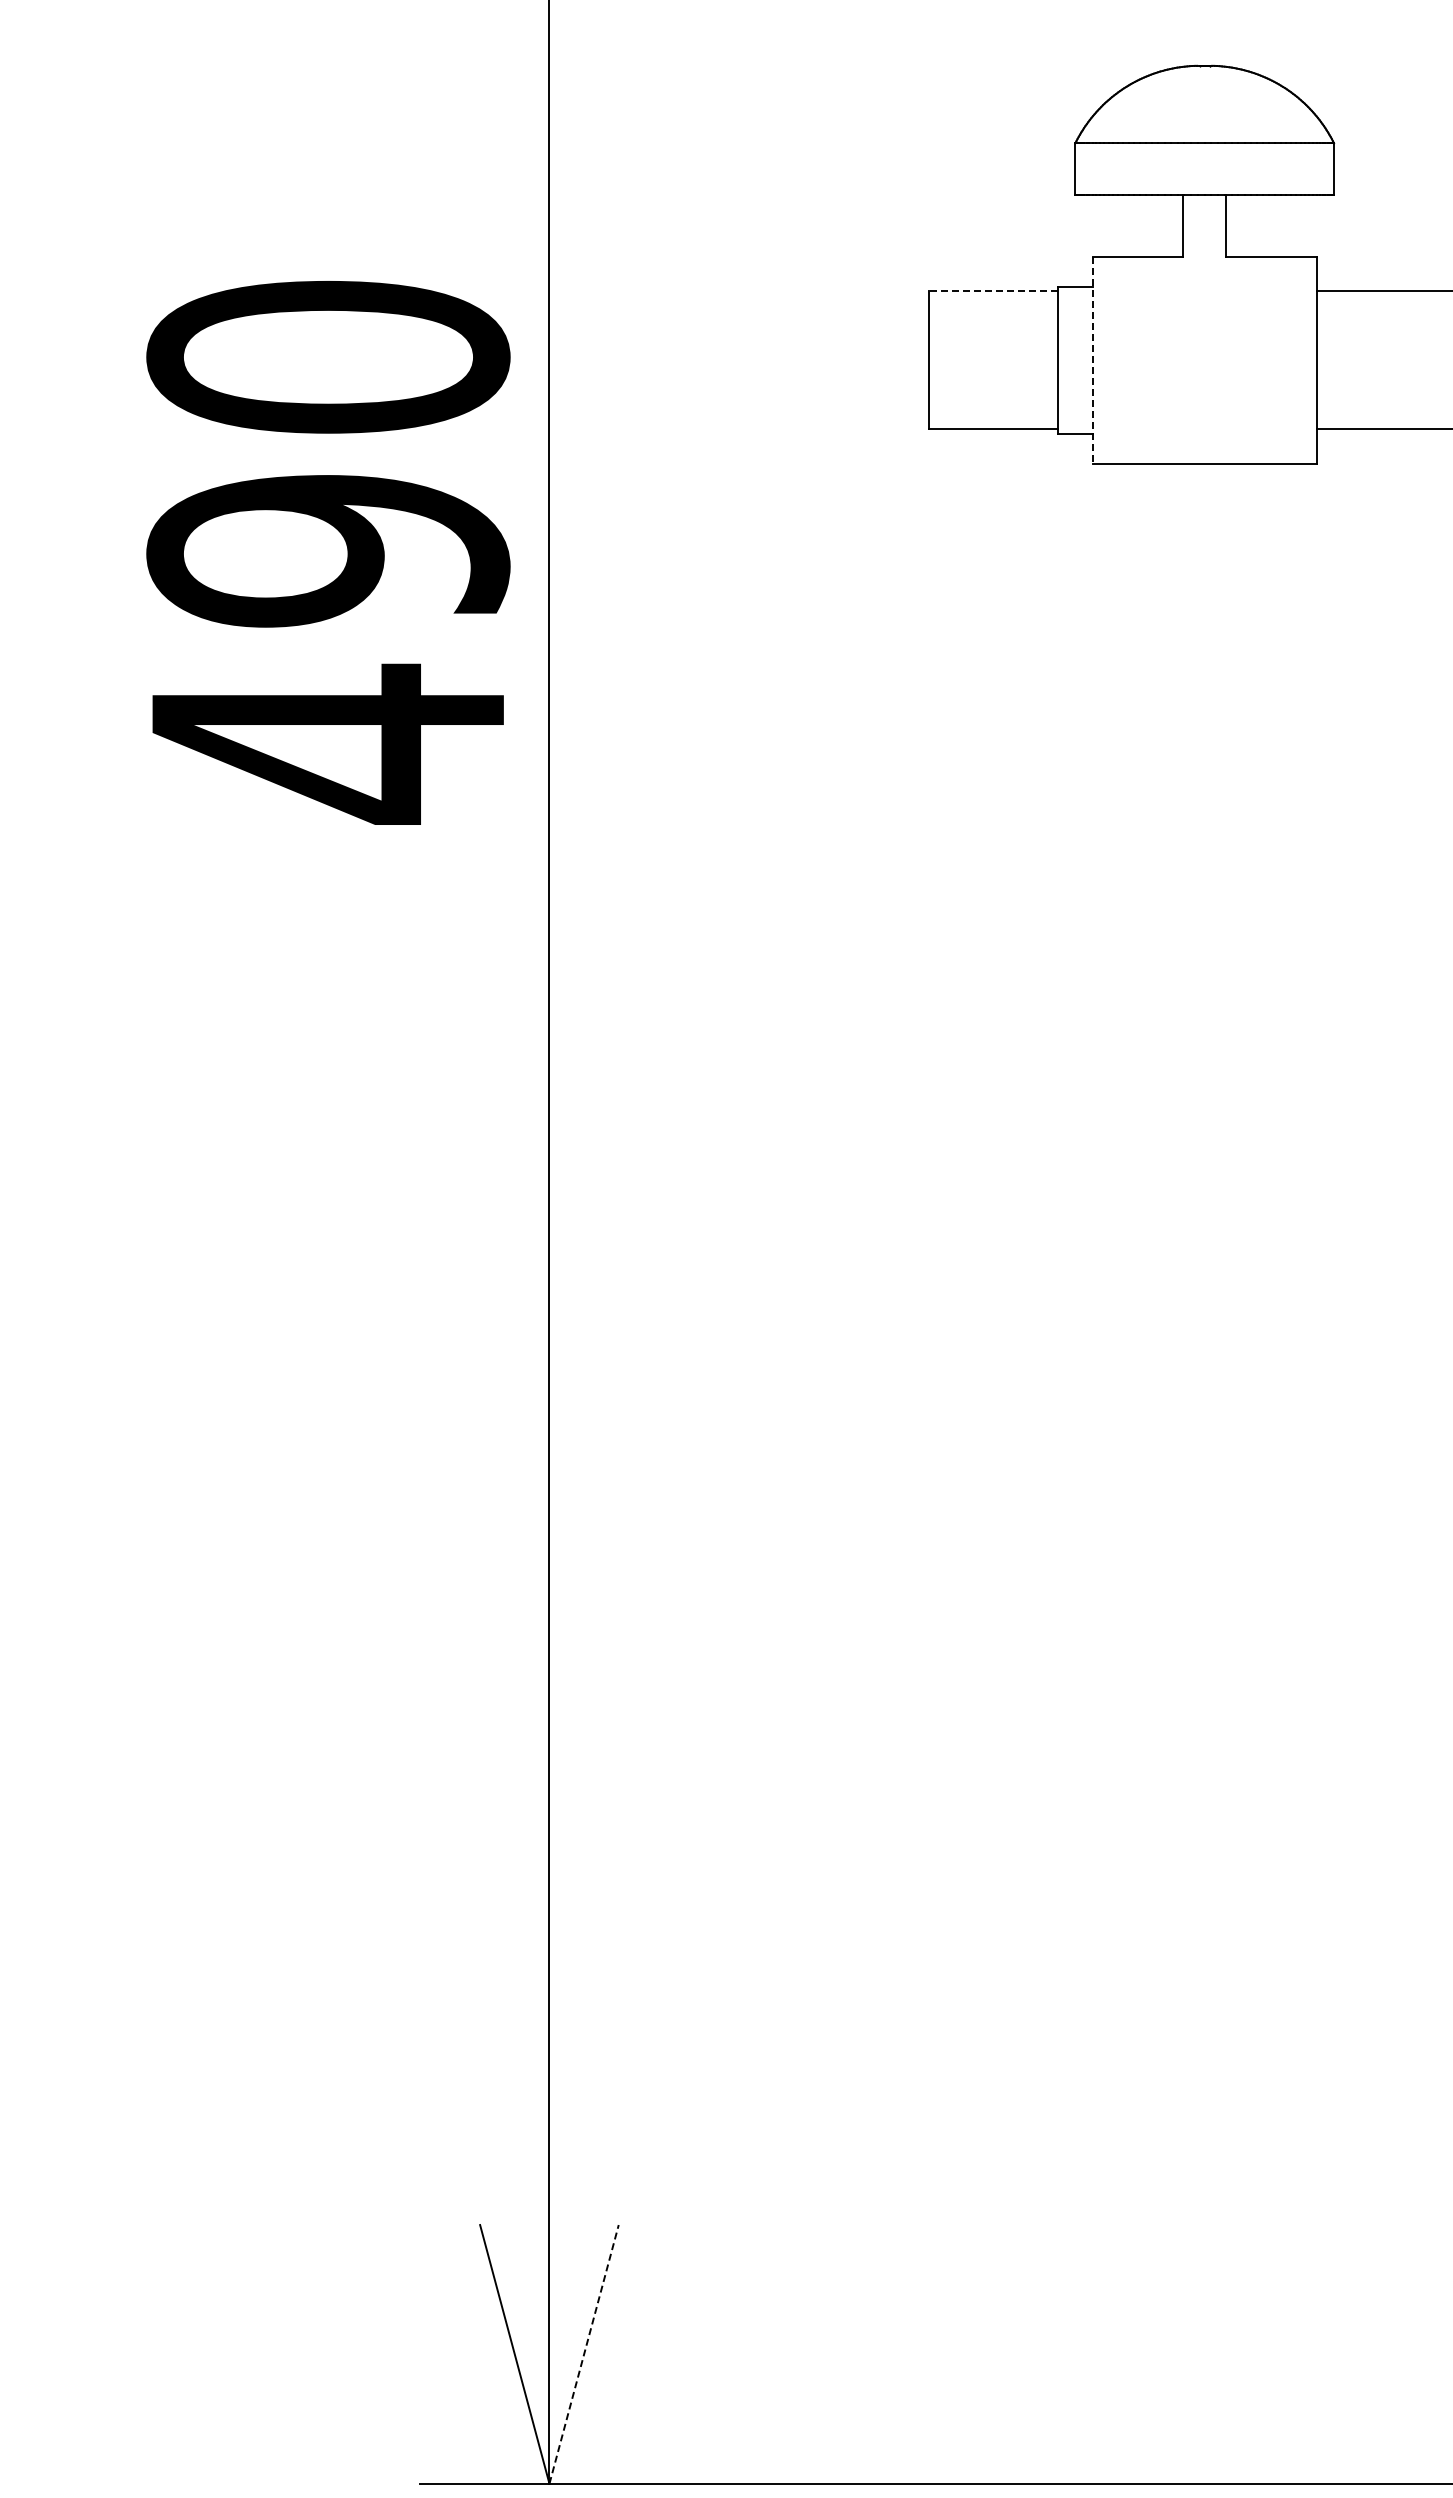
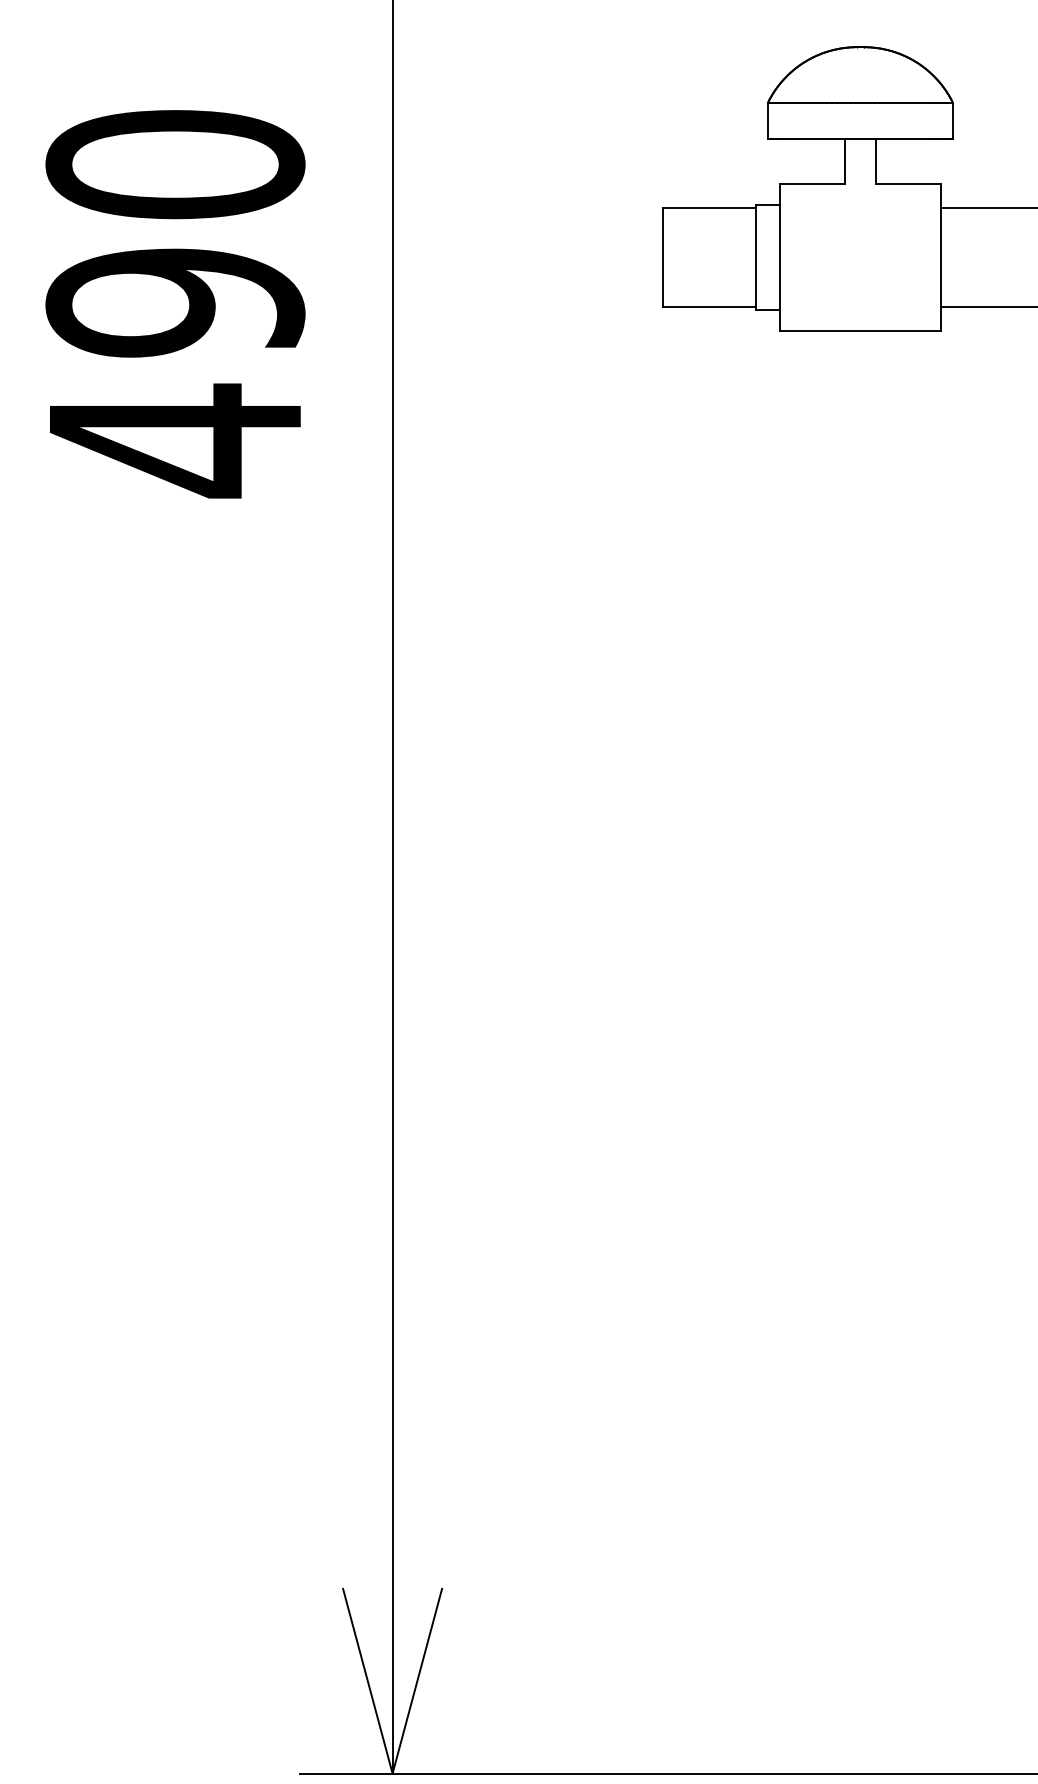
line: (993, 291) -> (709, 208), dashed -> solid
line: (1092, 360) -> (780, 257), dashed -> solid
text: (328, 552) -> (175, 304), moved
line: (584, 2354) -> (417, 1681), dashed -> solid

